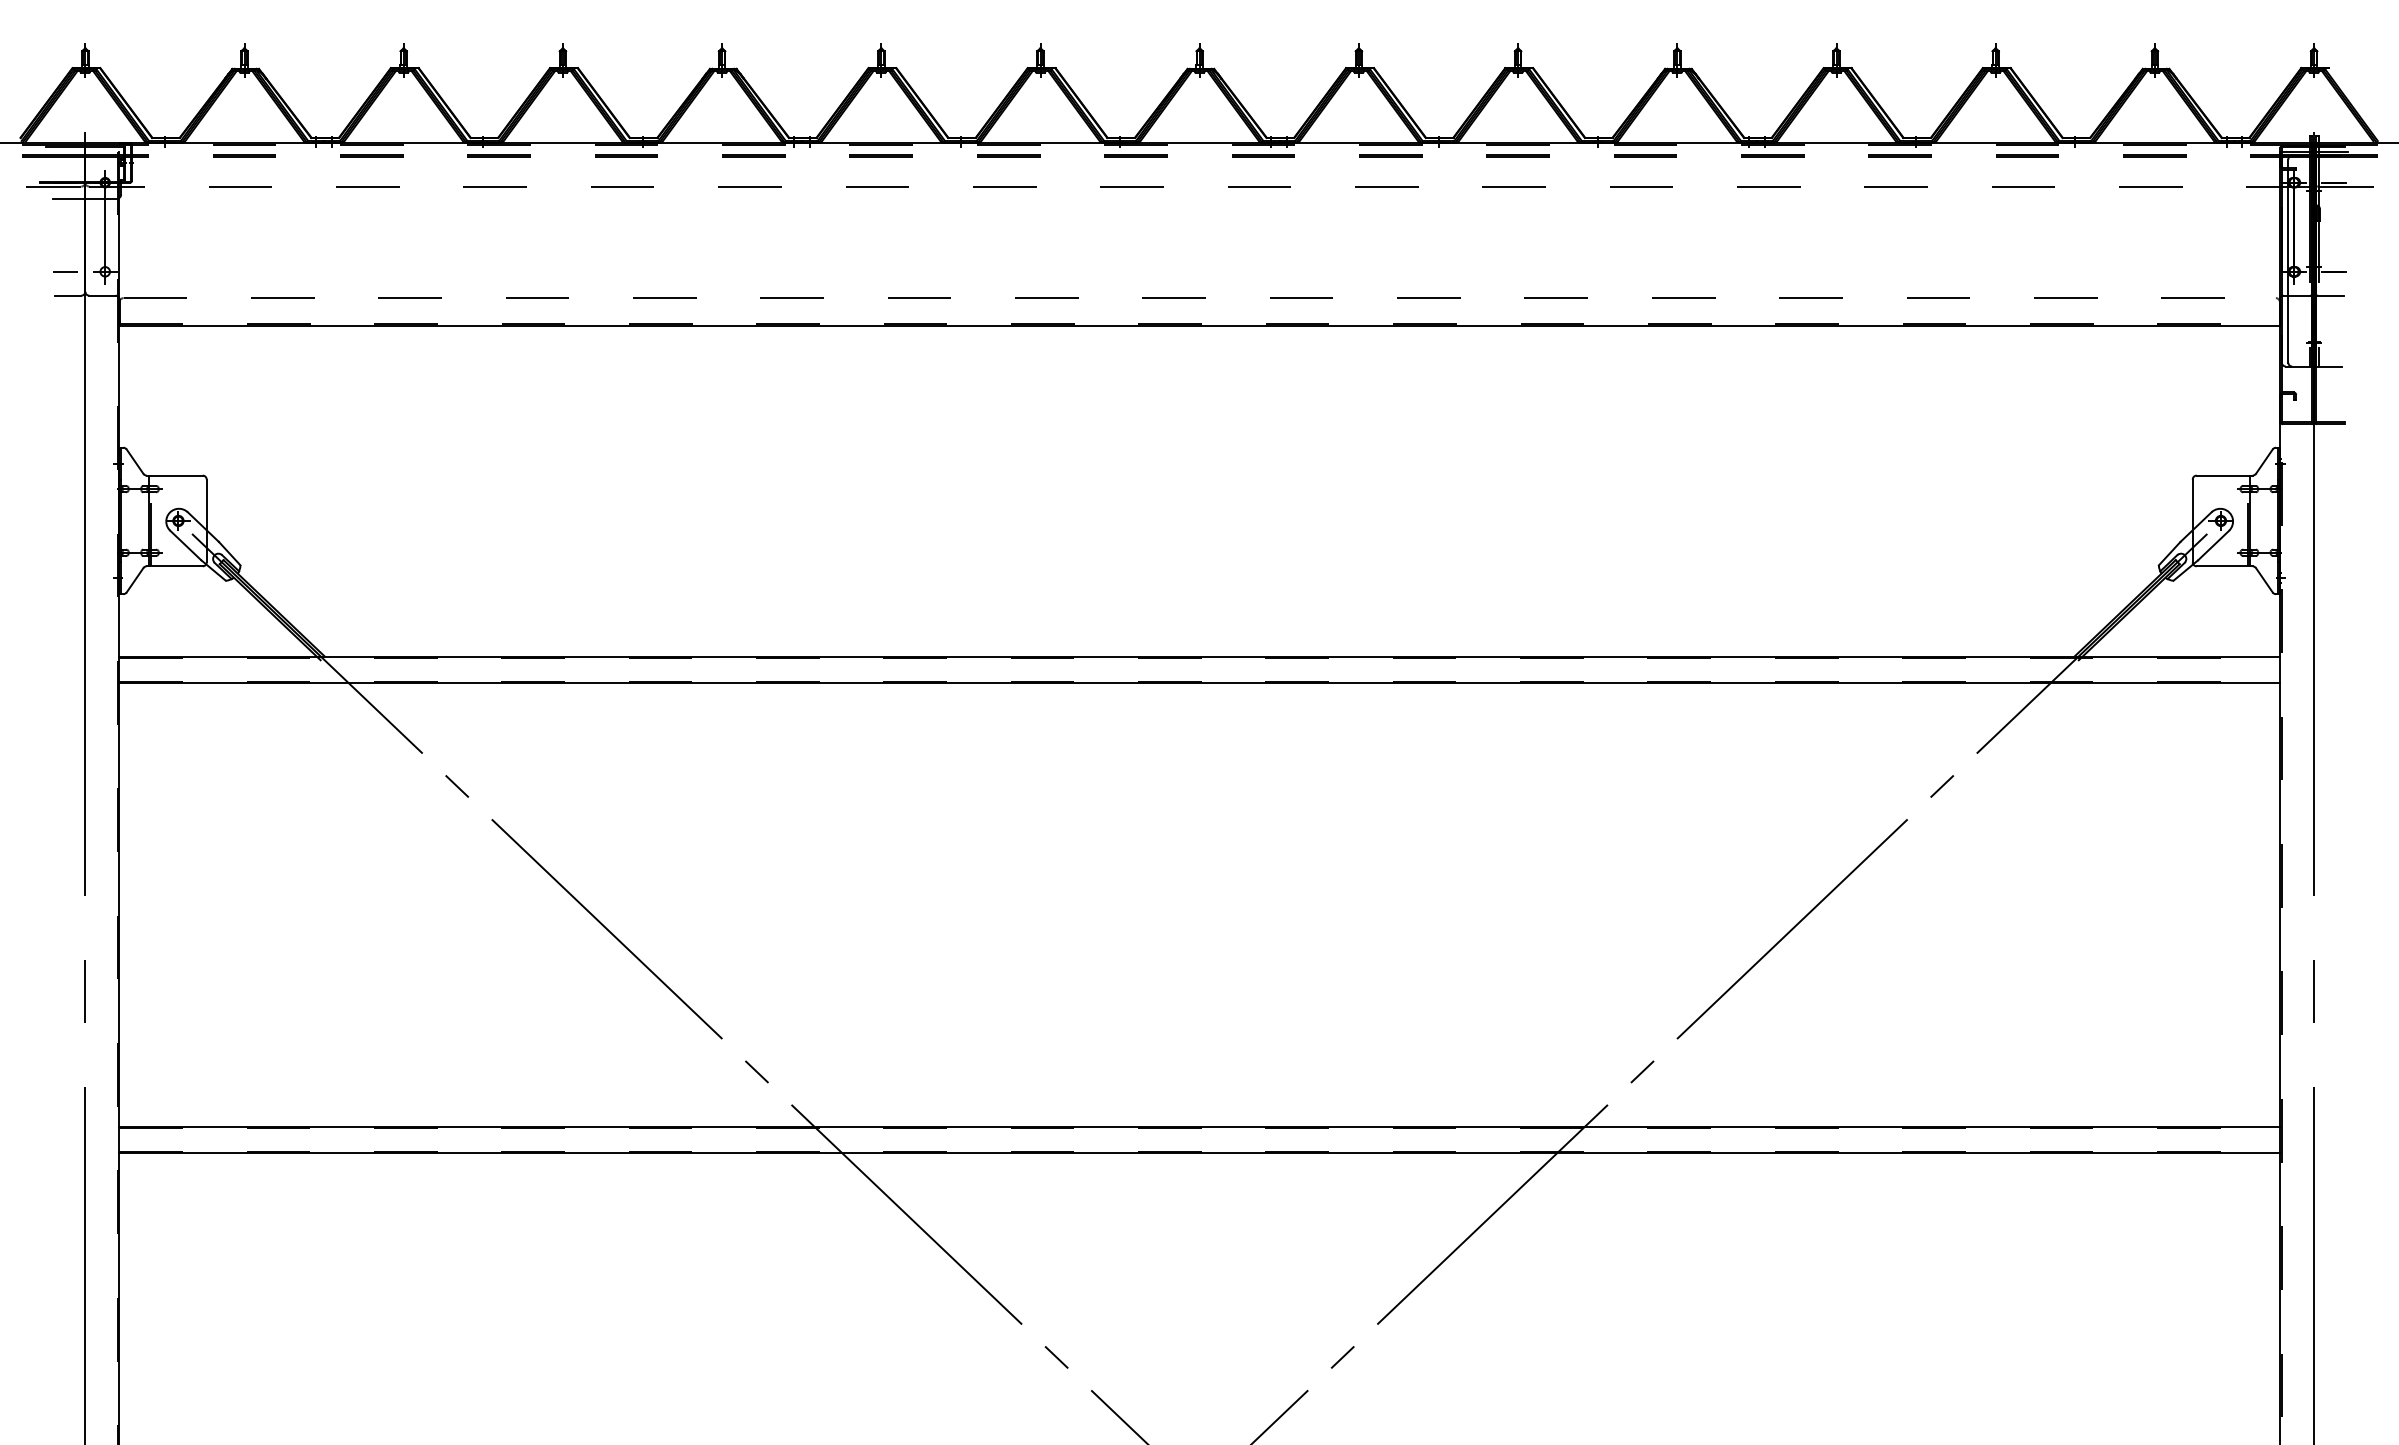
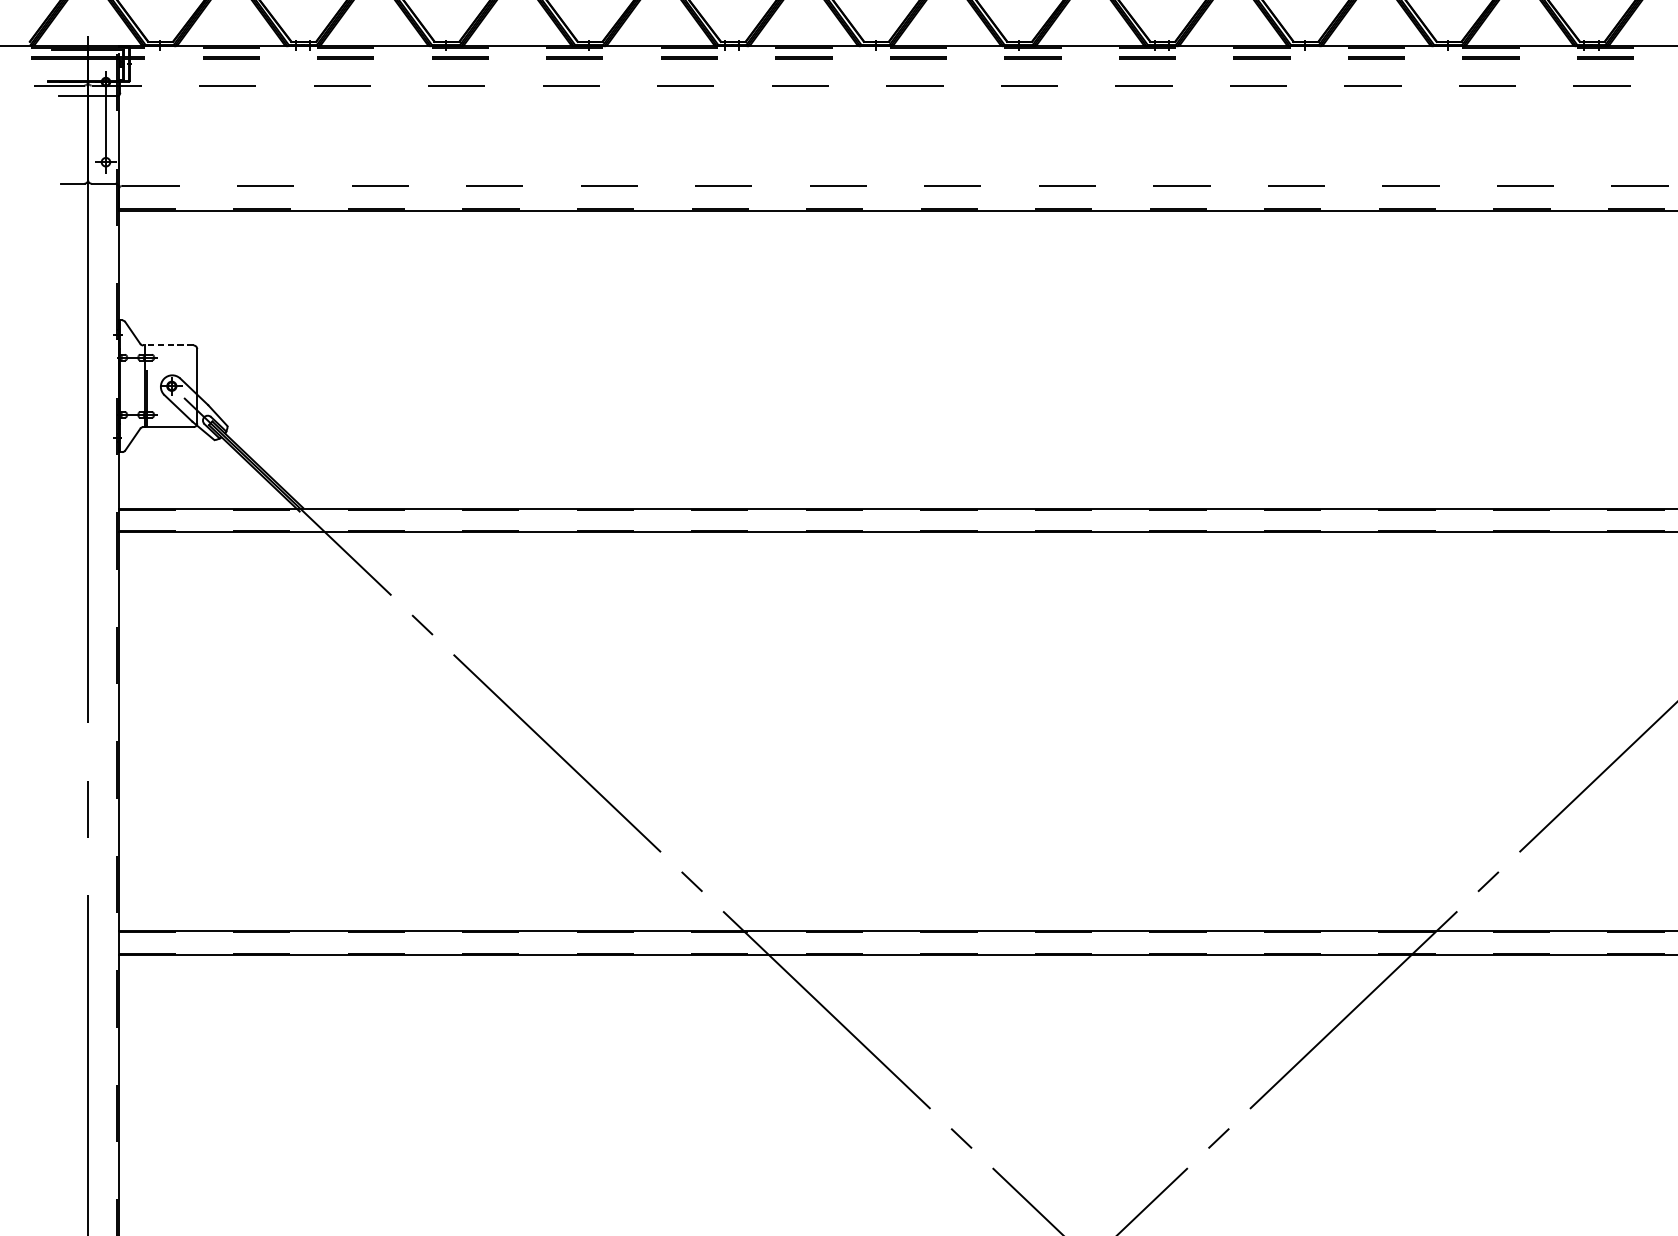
line: (65, 271) -> (70, 161), removed
line: (174, 475) -> (168, 345), solid -> dashed

